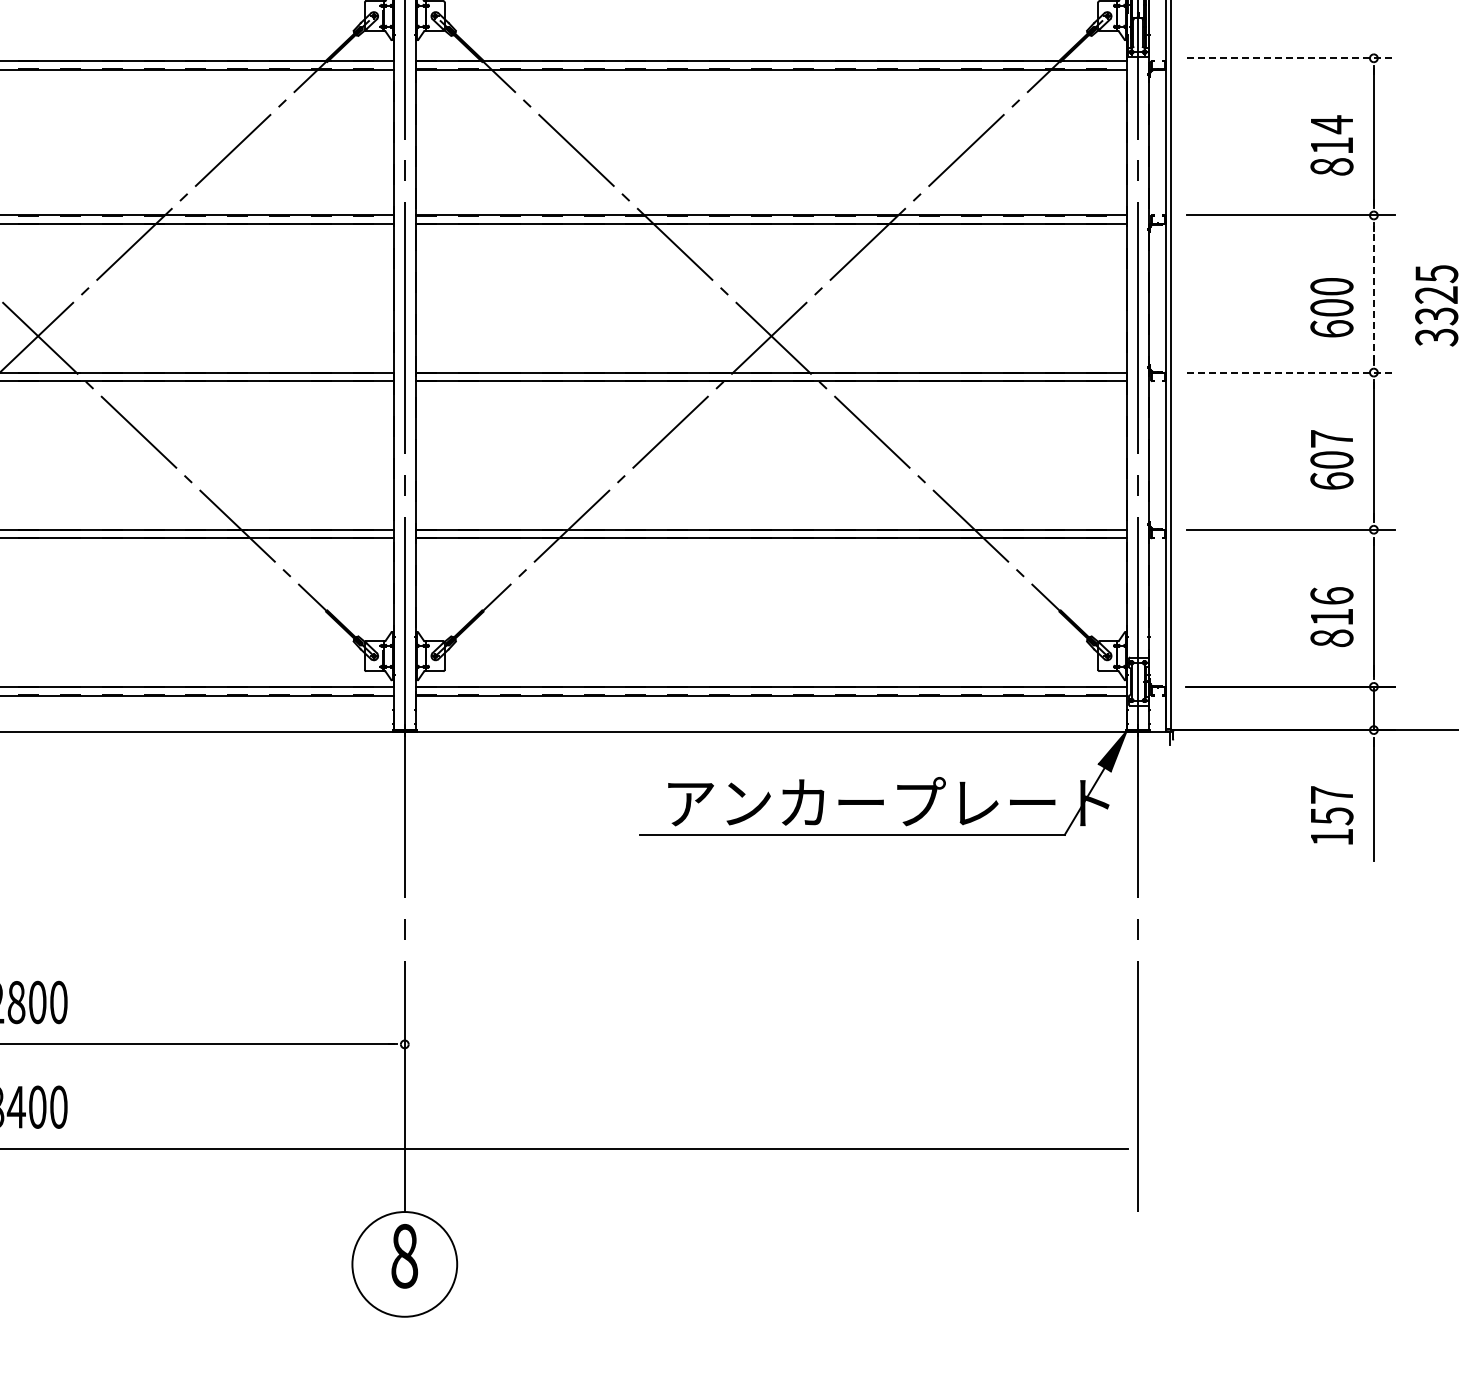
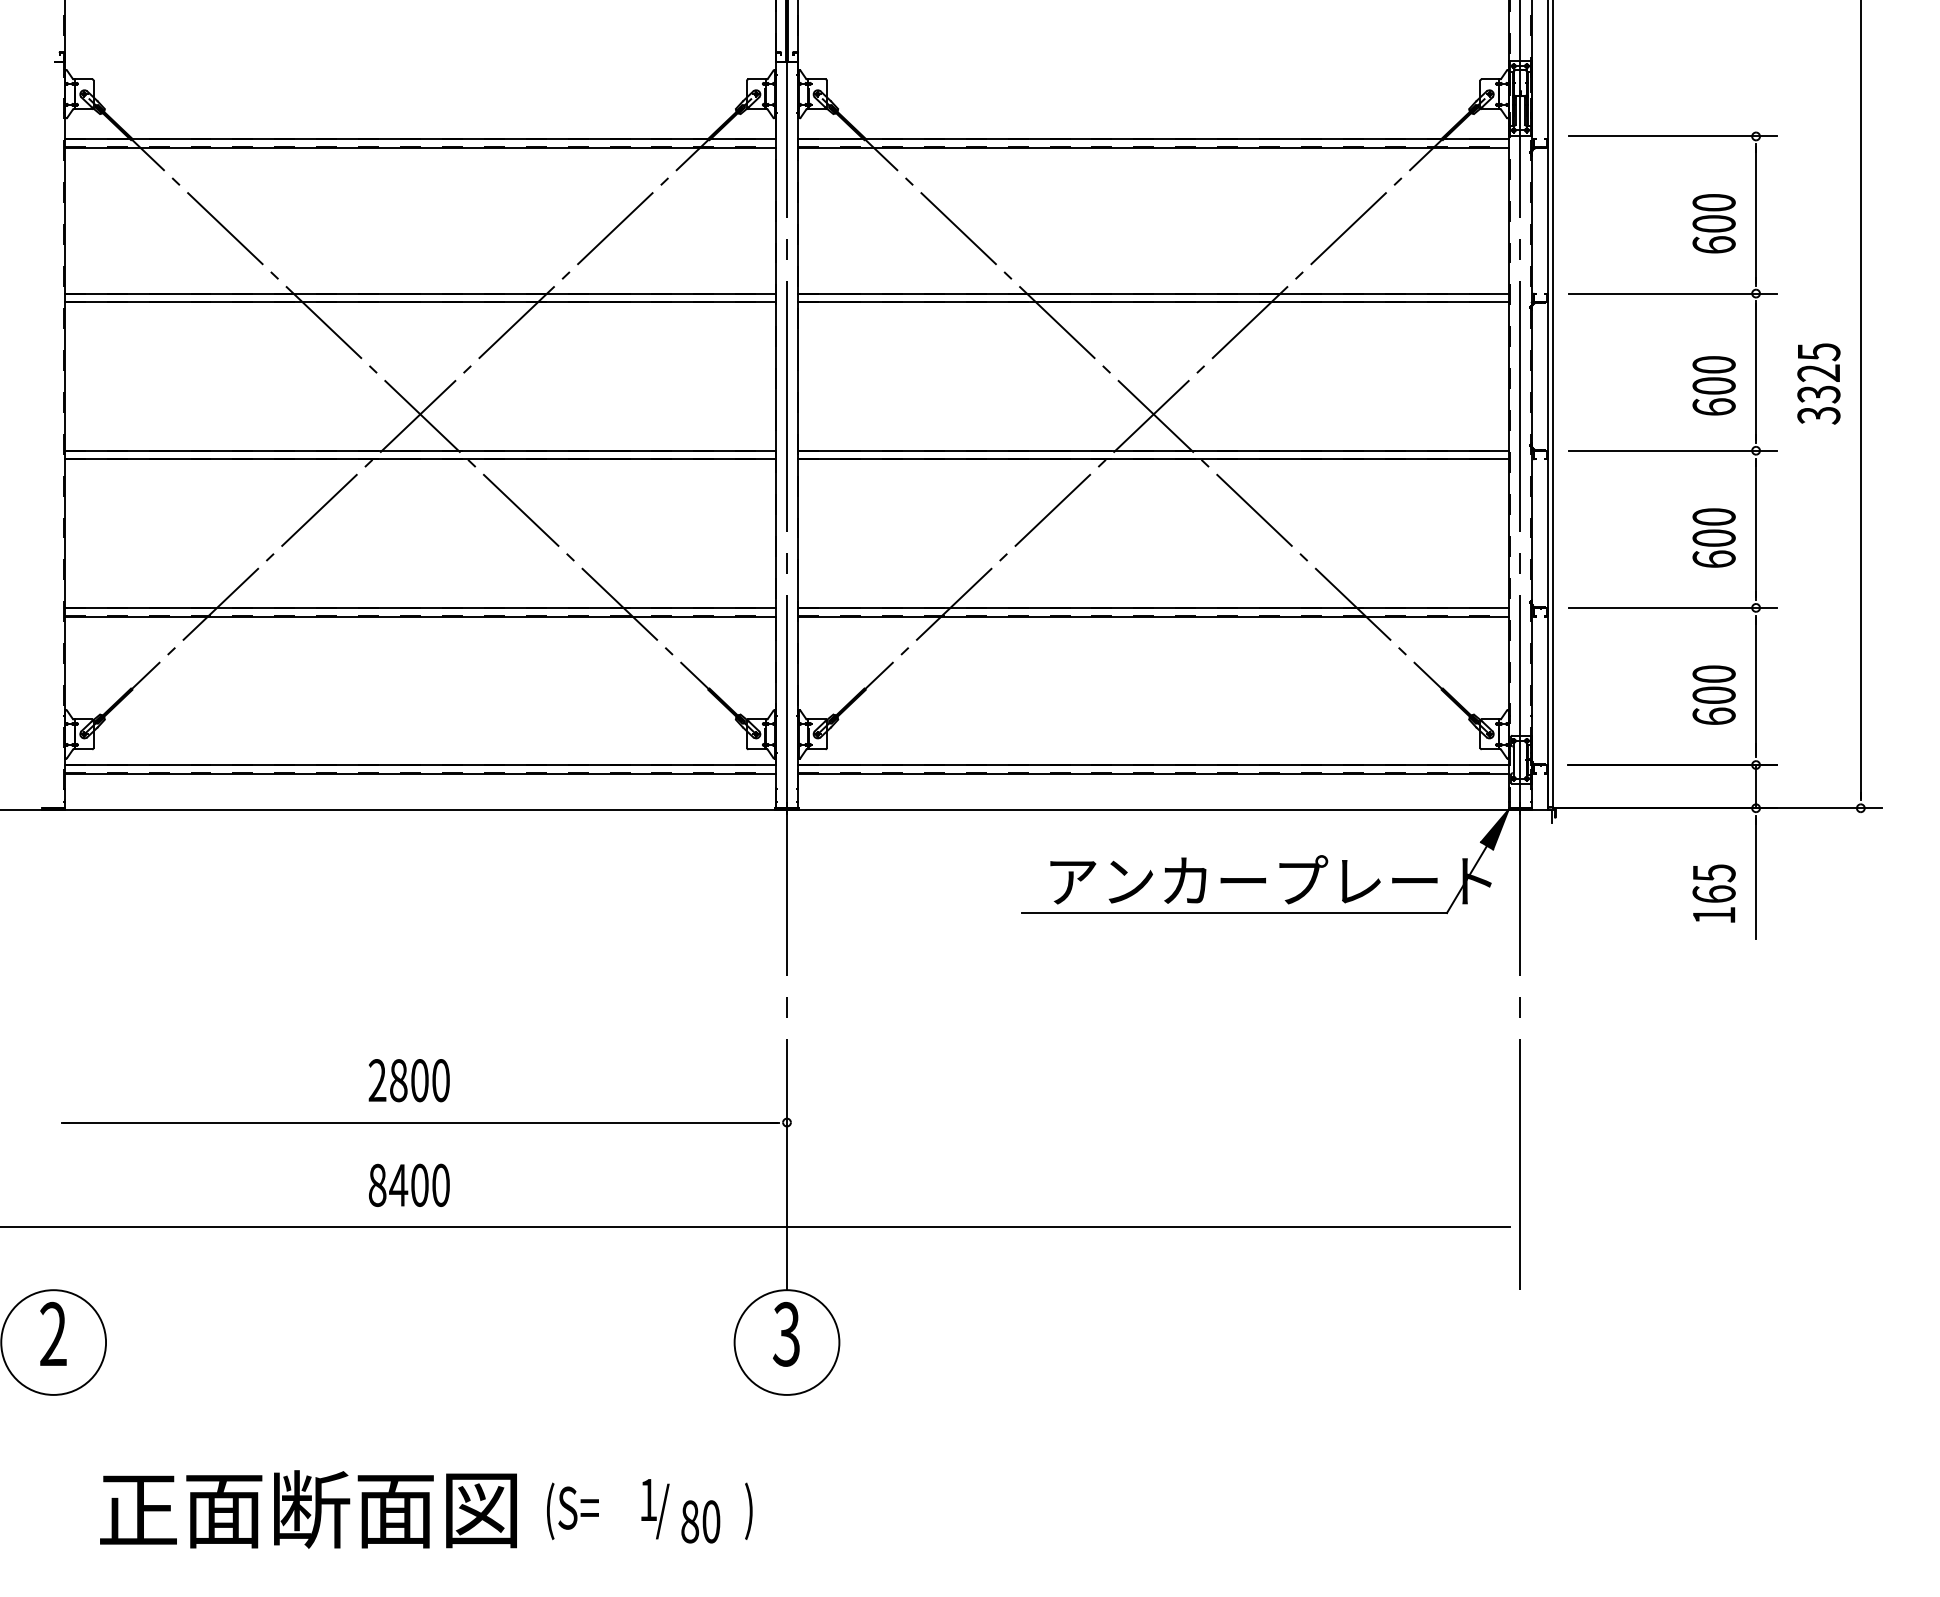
line: (1291, 58) -> (1673, 136), dashed -> solid
text: (1331, 145) -> (1713, 223), 814 -> 600
line: (1374, 293) -> (1756, 371), dashed -> solid
line: (1291, 372) -> (1673, 450), dashed -> solid
text: (1331, 438) -> (1713, 516), 607 -> 600
text: (1331, 617) -> (1713, 695), 816 -> 600
text: (1331, 805) -> (1713, 883), 157 -> 165
text: (404, 1255) -> (786, 1333), 8 -> 3

